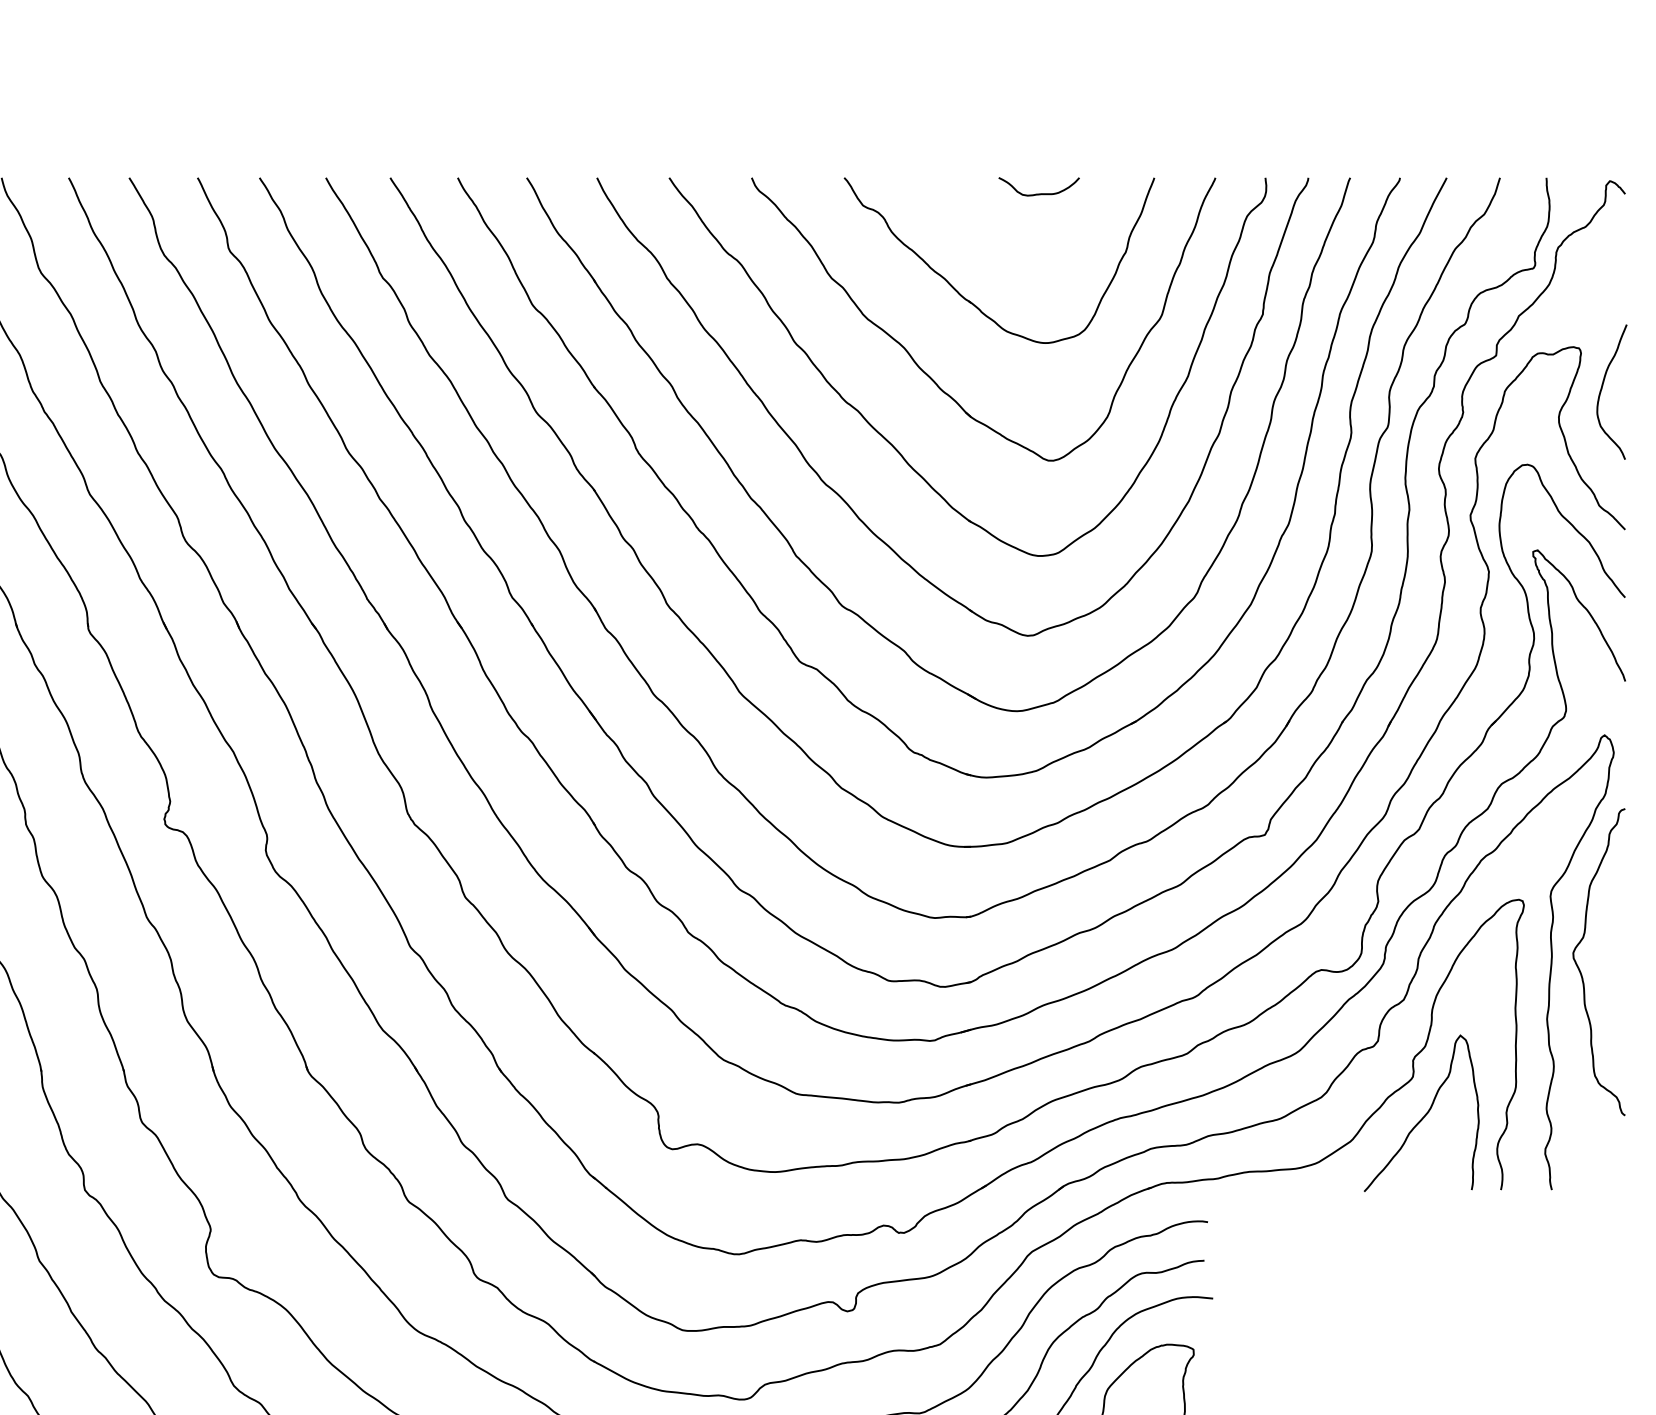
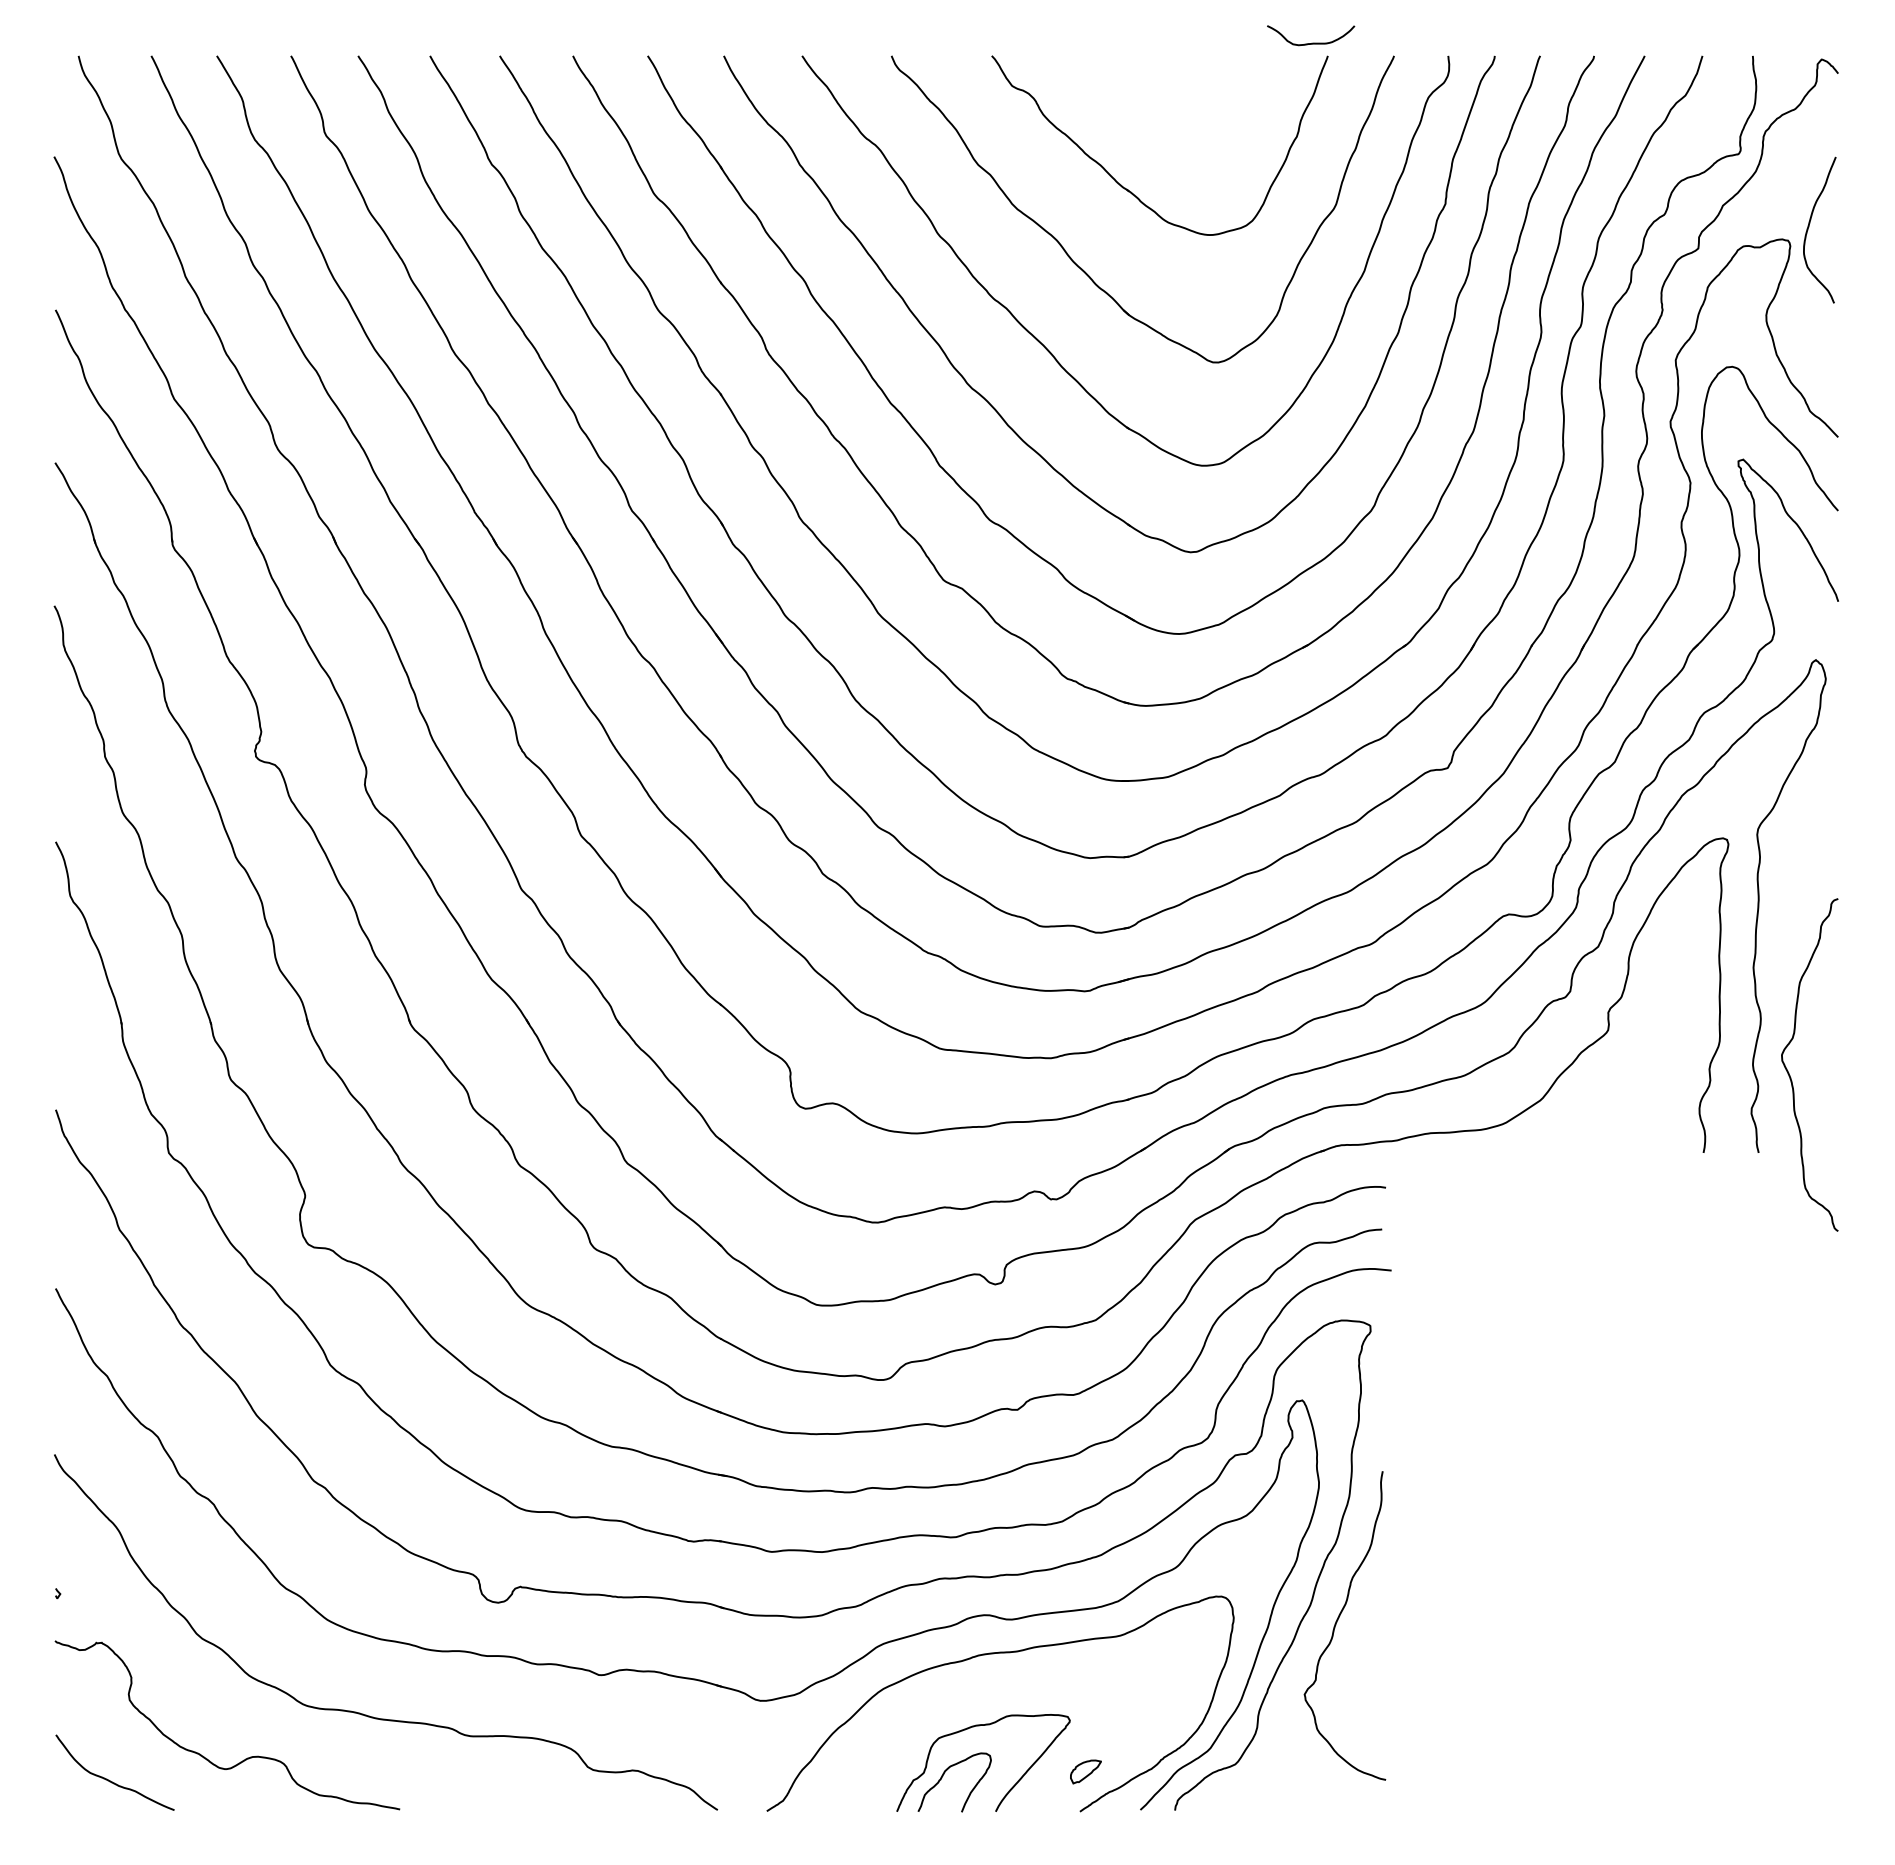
curve: (1040, 193) -> (1312, 42), moved
curve: (1602, 389) -> (1809, 227), moved
curve: (1579, 967) -> (1788, 1070), moved
curve: (1424, 1114) -> (1620, 1071), removed

